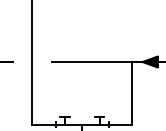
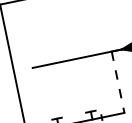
line: (132, 93) -> (118, 82), solid -> dashed

